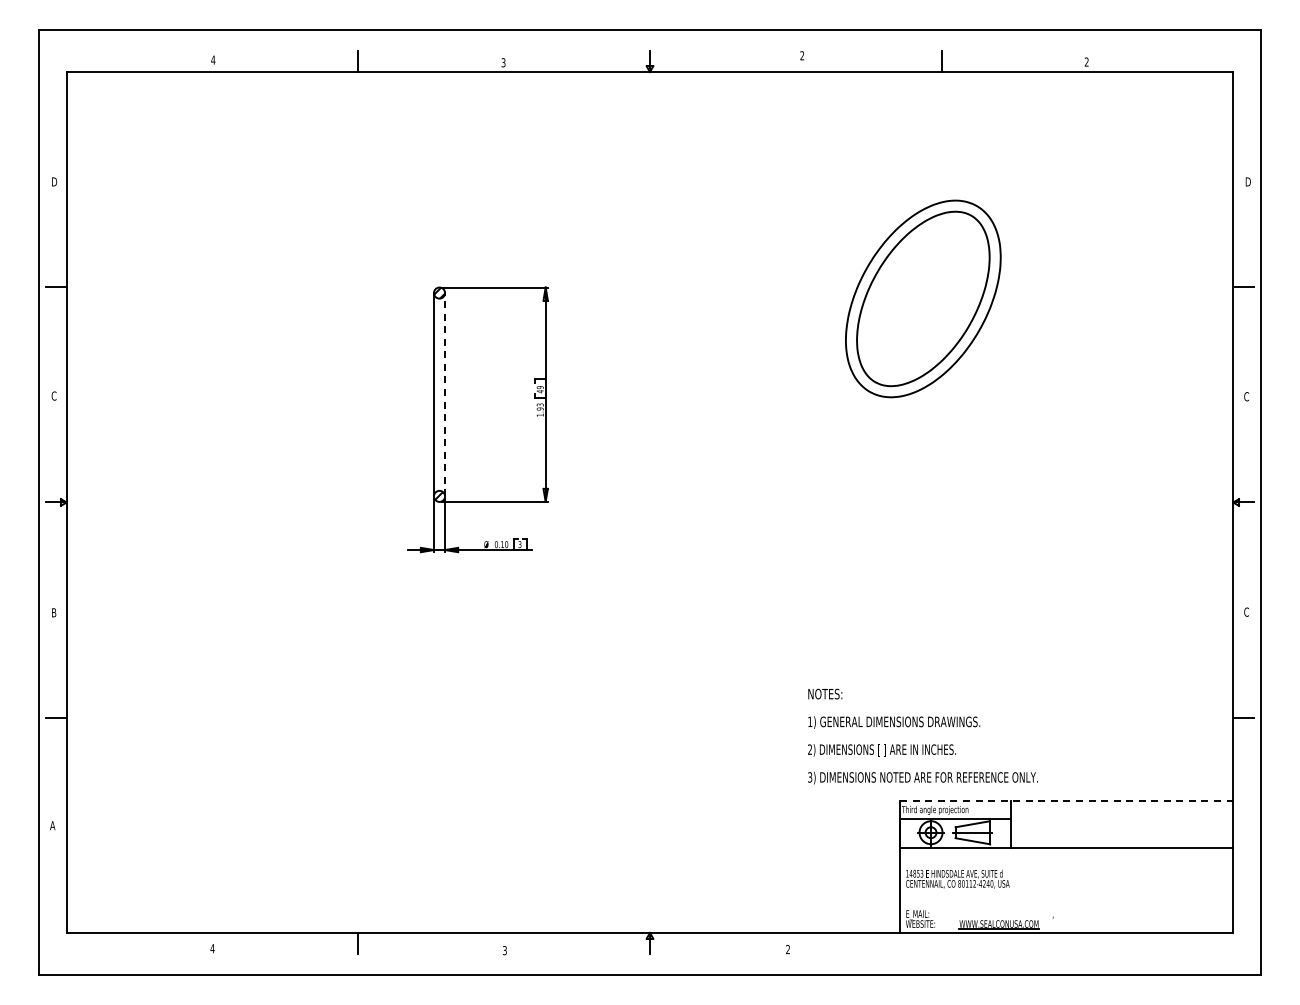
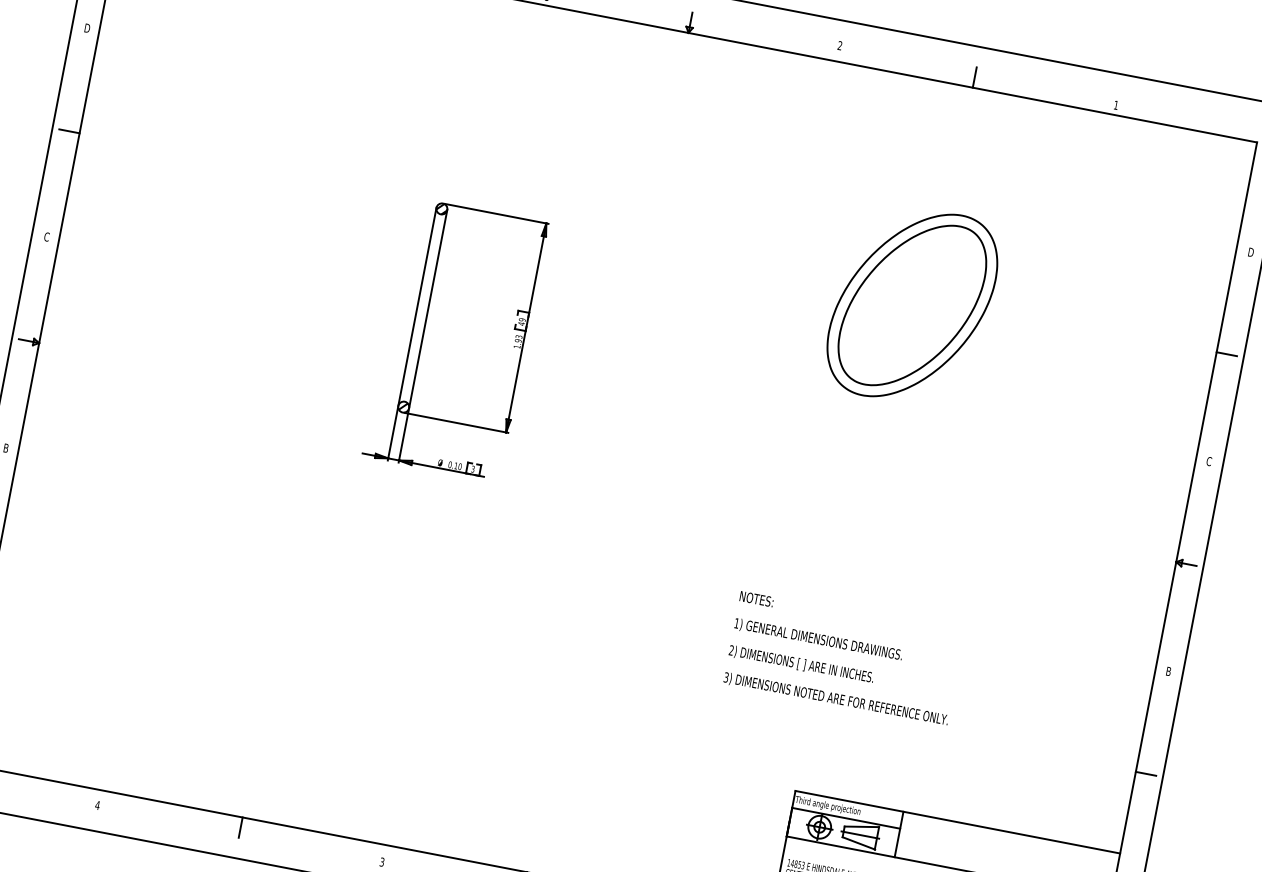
text: (1086, 61) -> (1116, 104), 2 -> 1
line: (445, 394) -> (428, 308), dashed -> solid
text: (1246, 611) -> (1168, 670), C -> B
text: (922, 736) -> (843, 658), moved
line: (1066, 801) -> (957, 822), dashed -> solid

